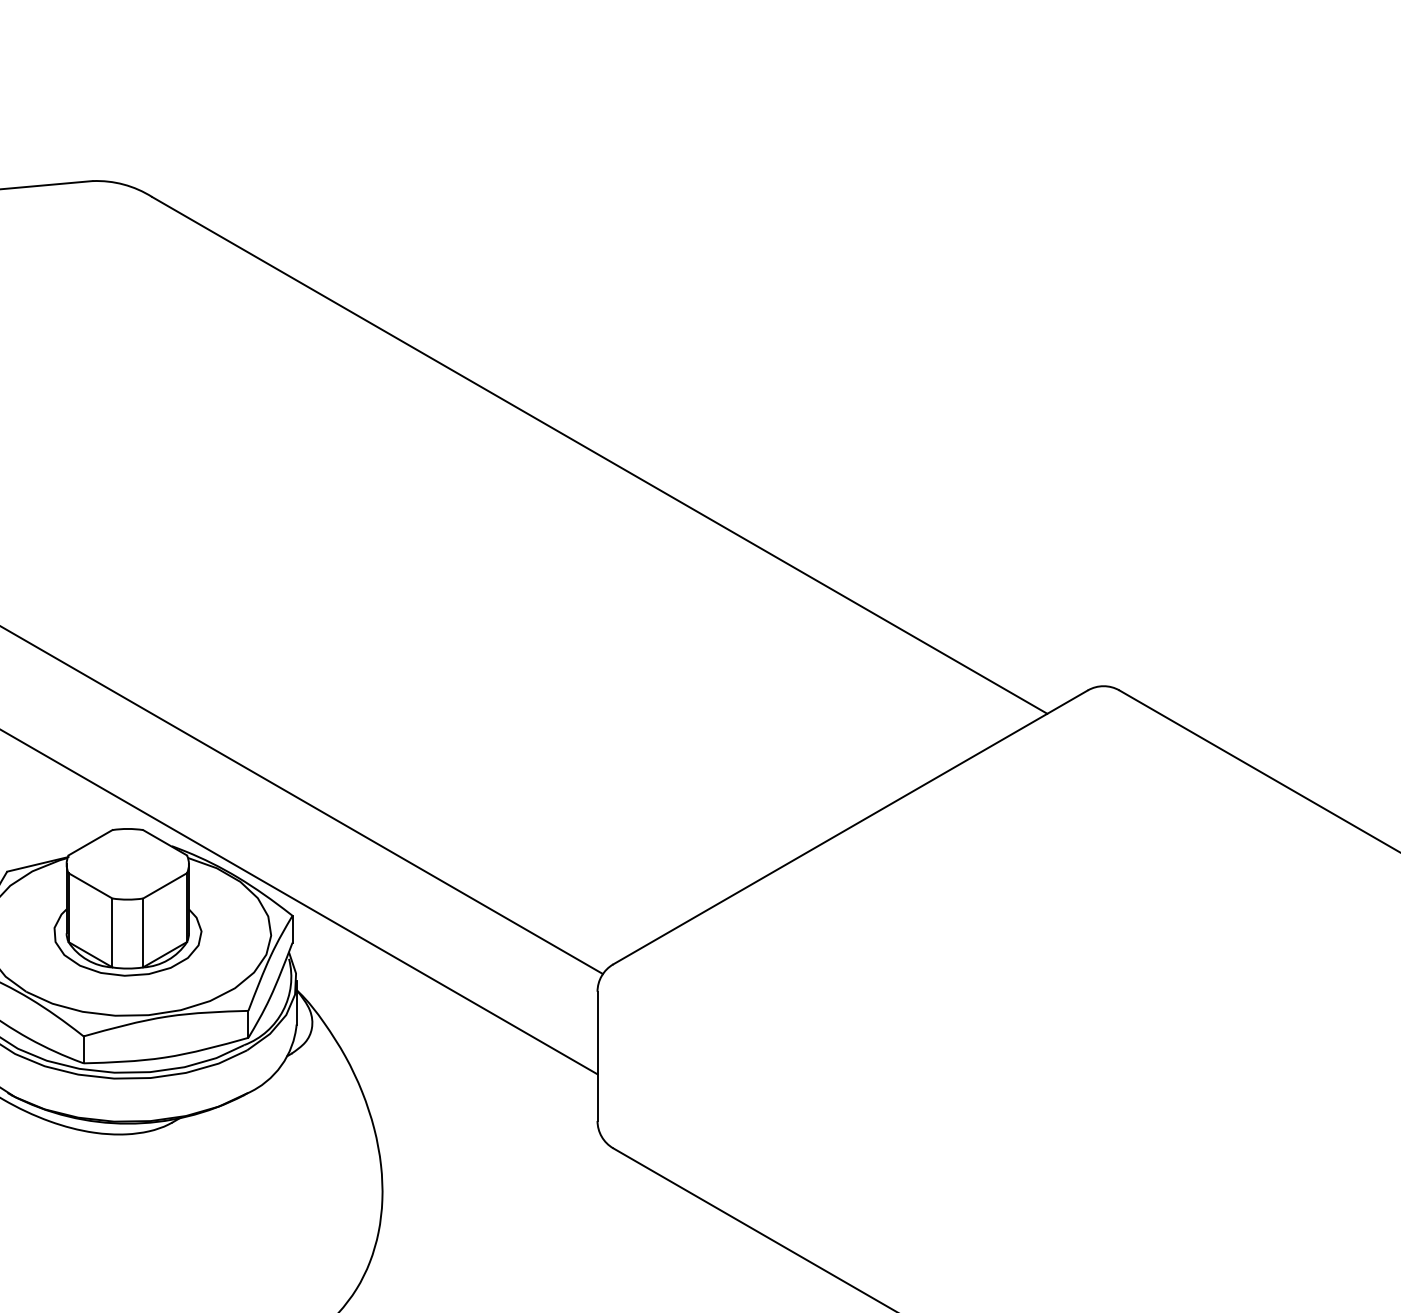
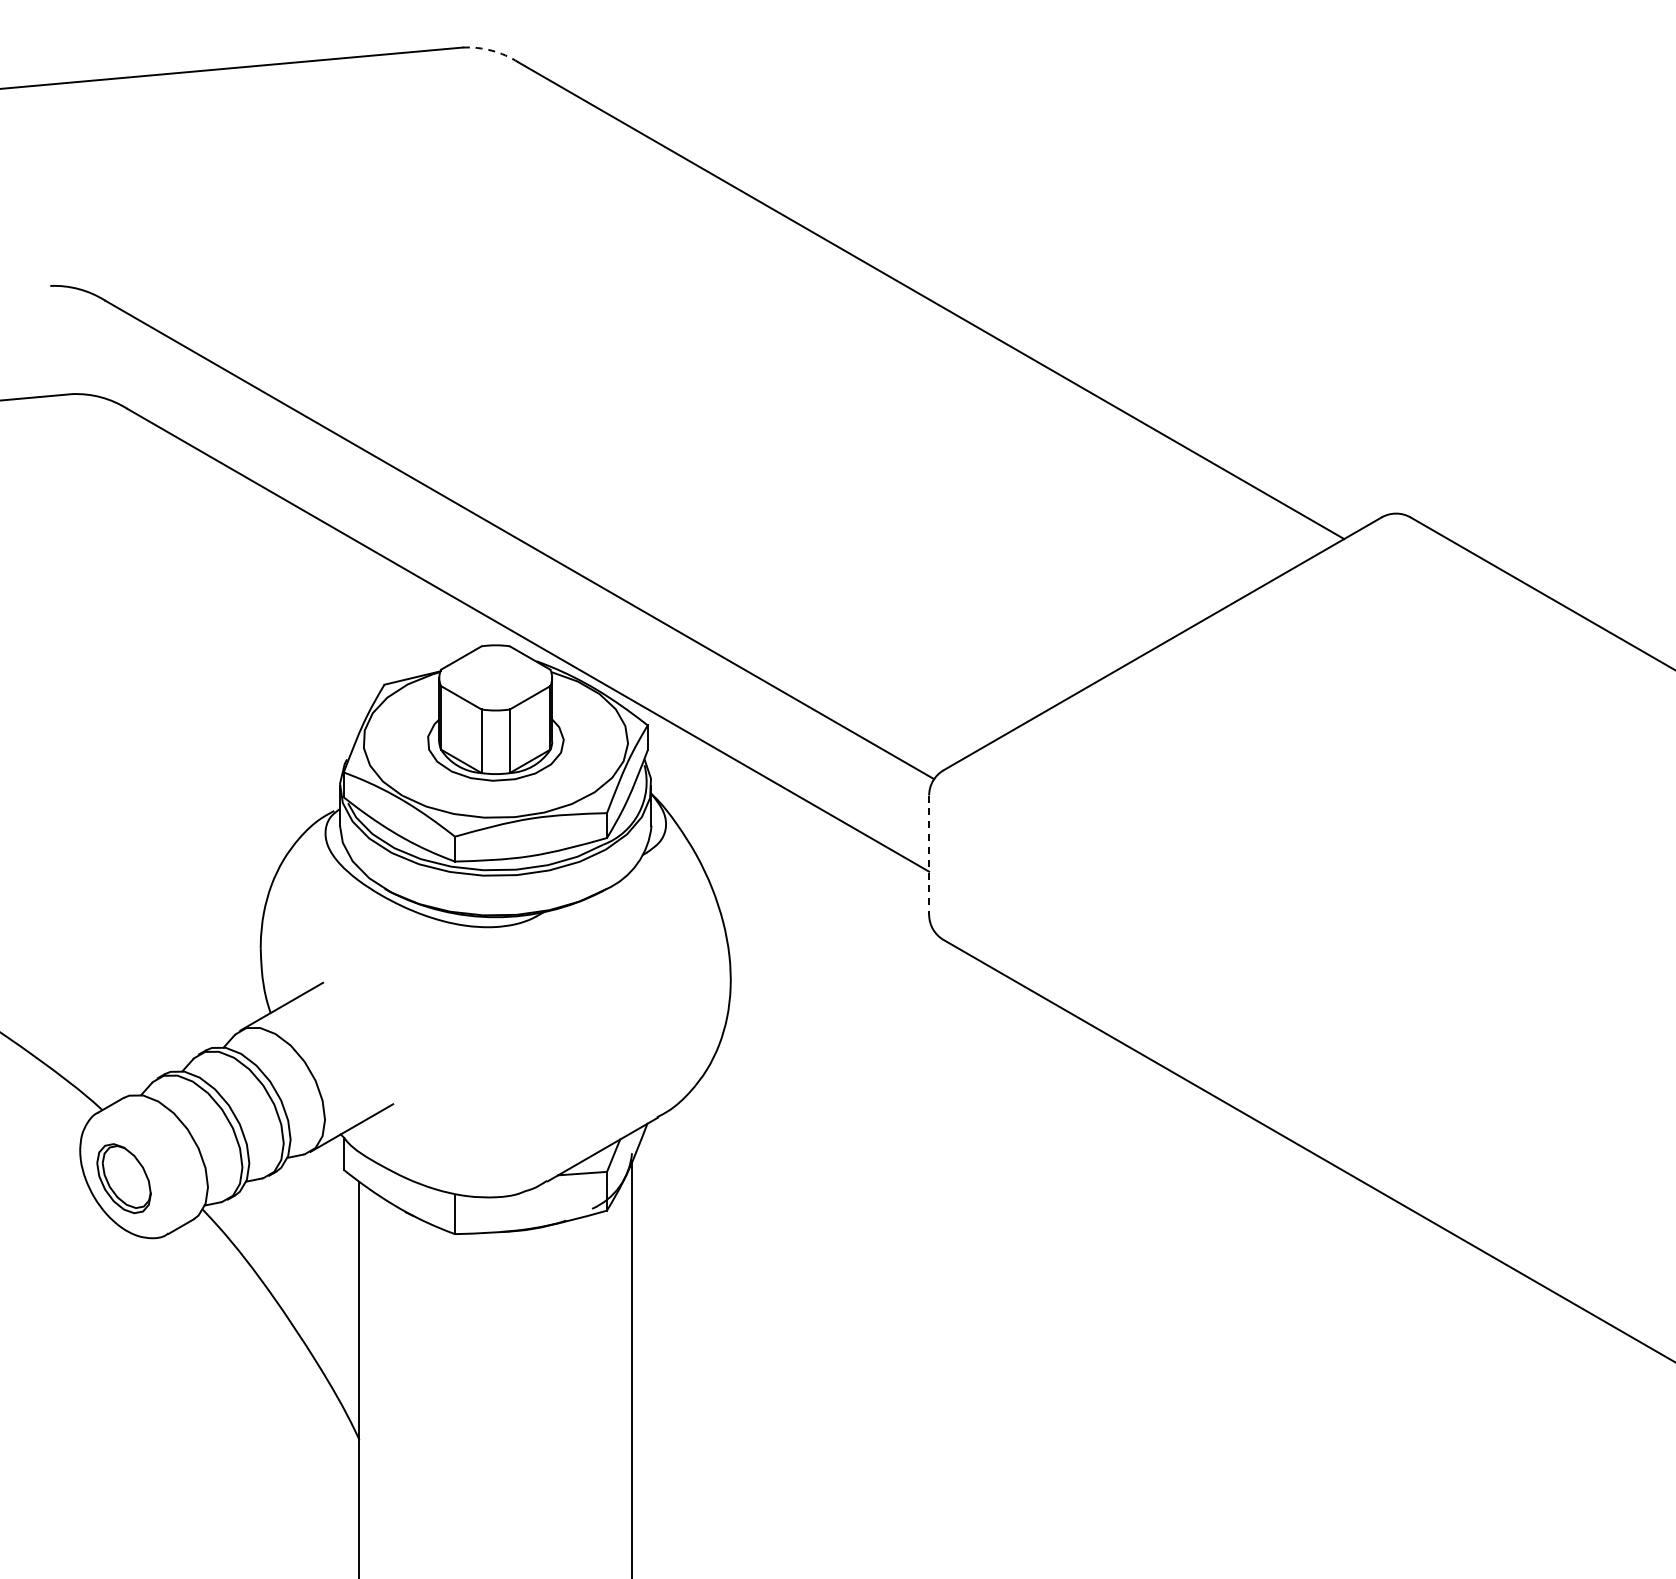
arc: (123, 184) -> (491, 50), solid -> dashed
line: (597, 1056) -> (929, 855), solid -> dashed

